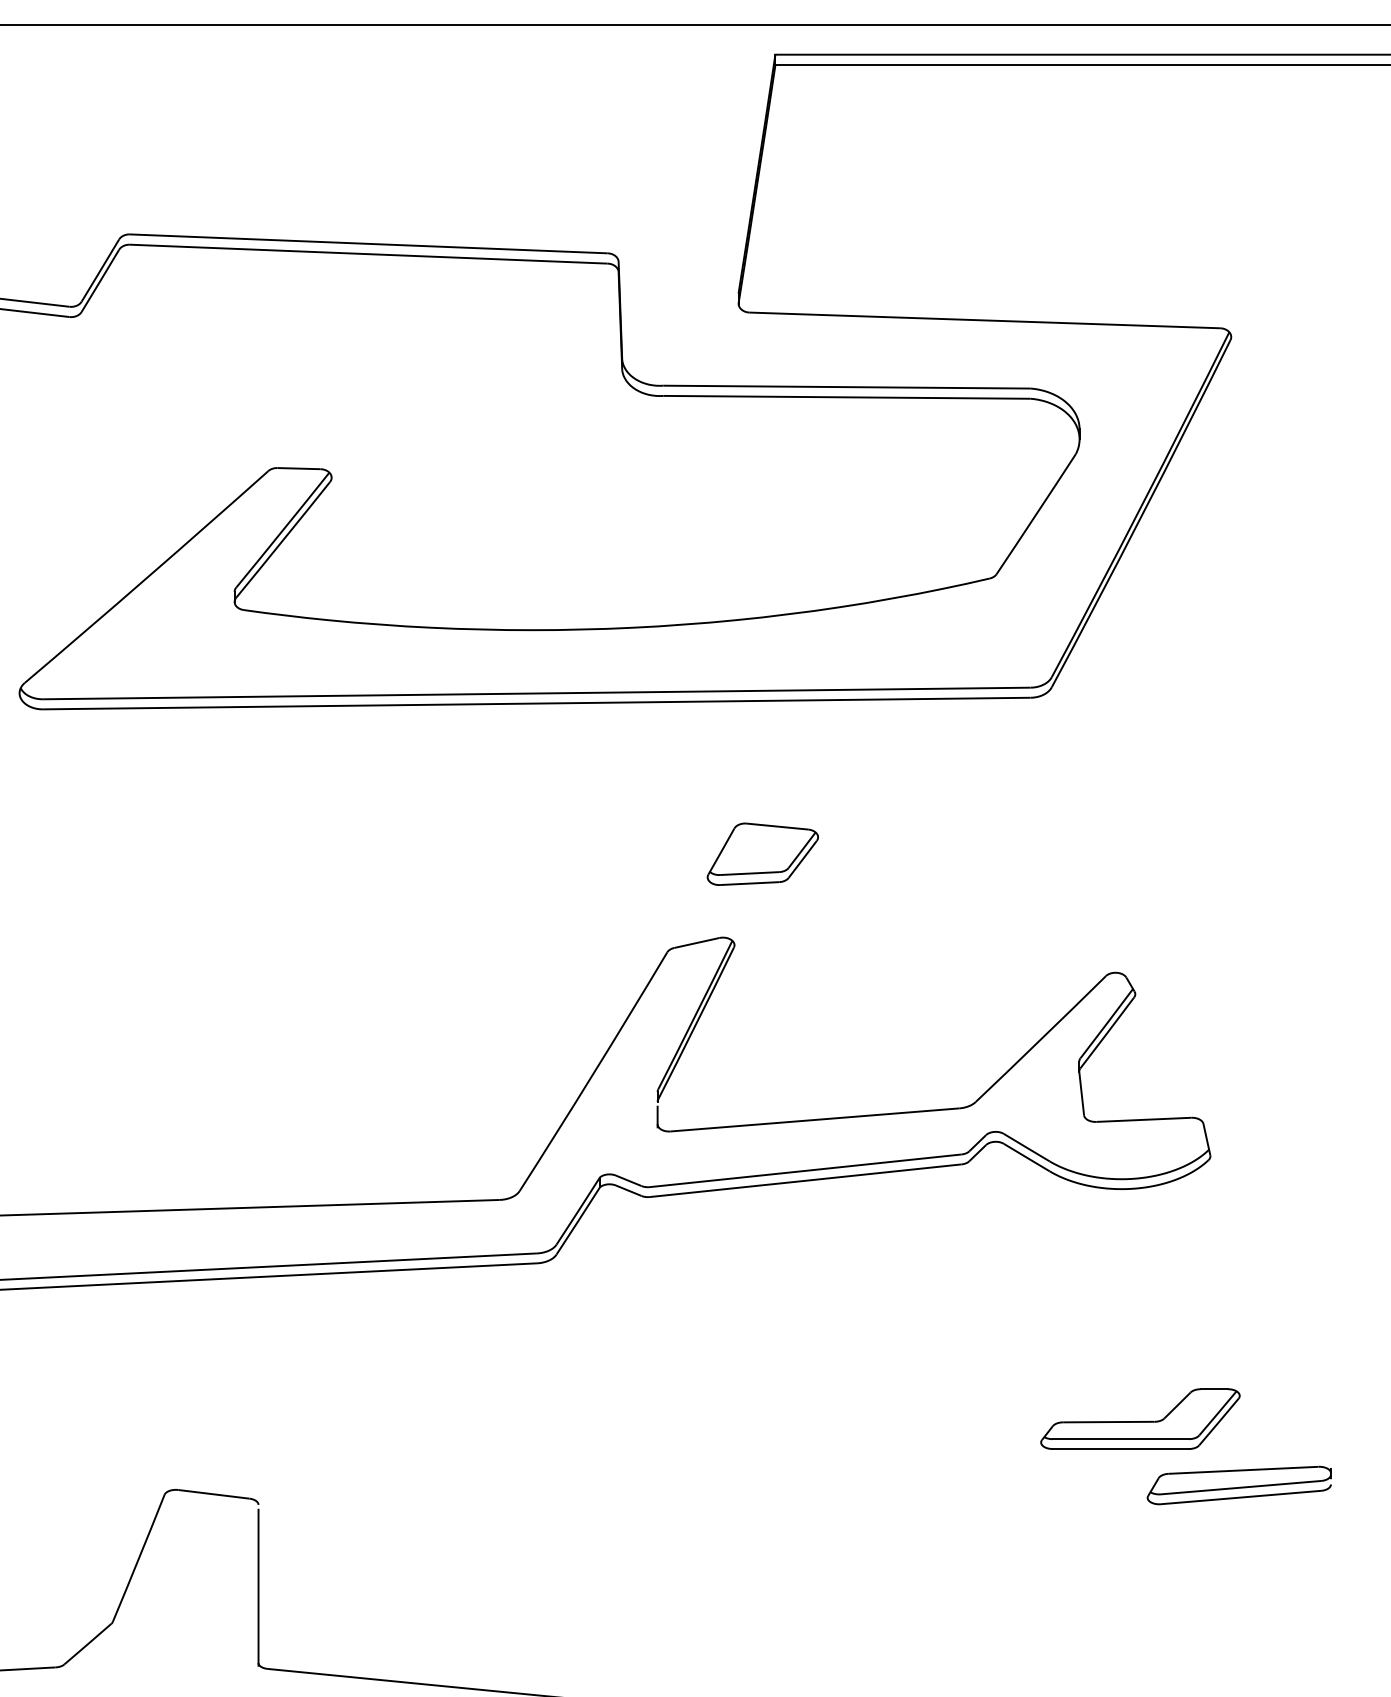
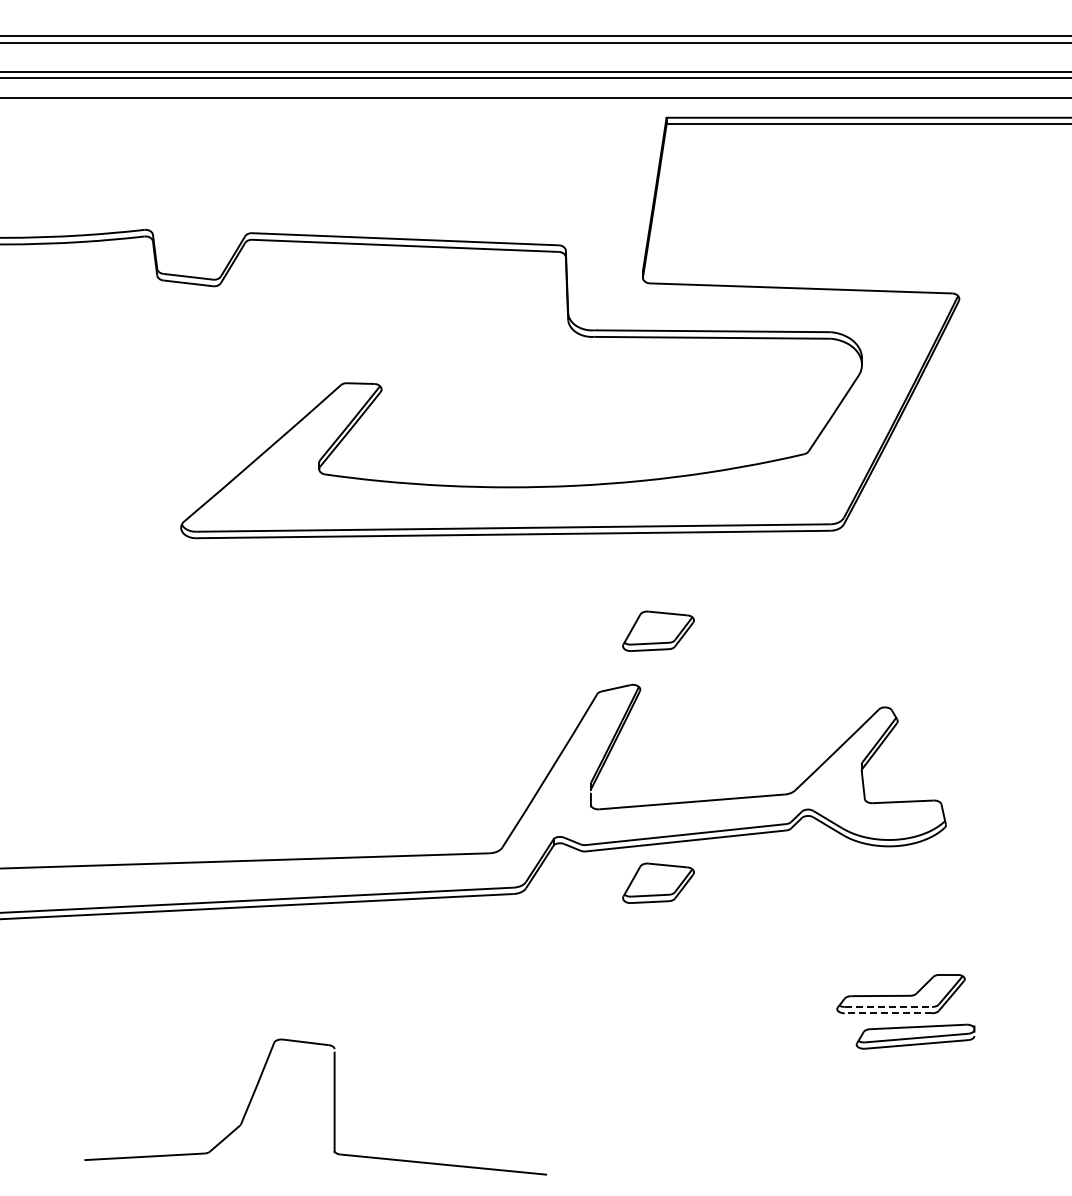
part: (762, 1245) -> (658, 882), added
line: (1120, 1438) -> (888, 1006), solid -> dashed
line: (1120, 1449) -> (888, 1013), solid -> dashed
part: (1239, 1485) -> (915, 1036), moved

